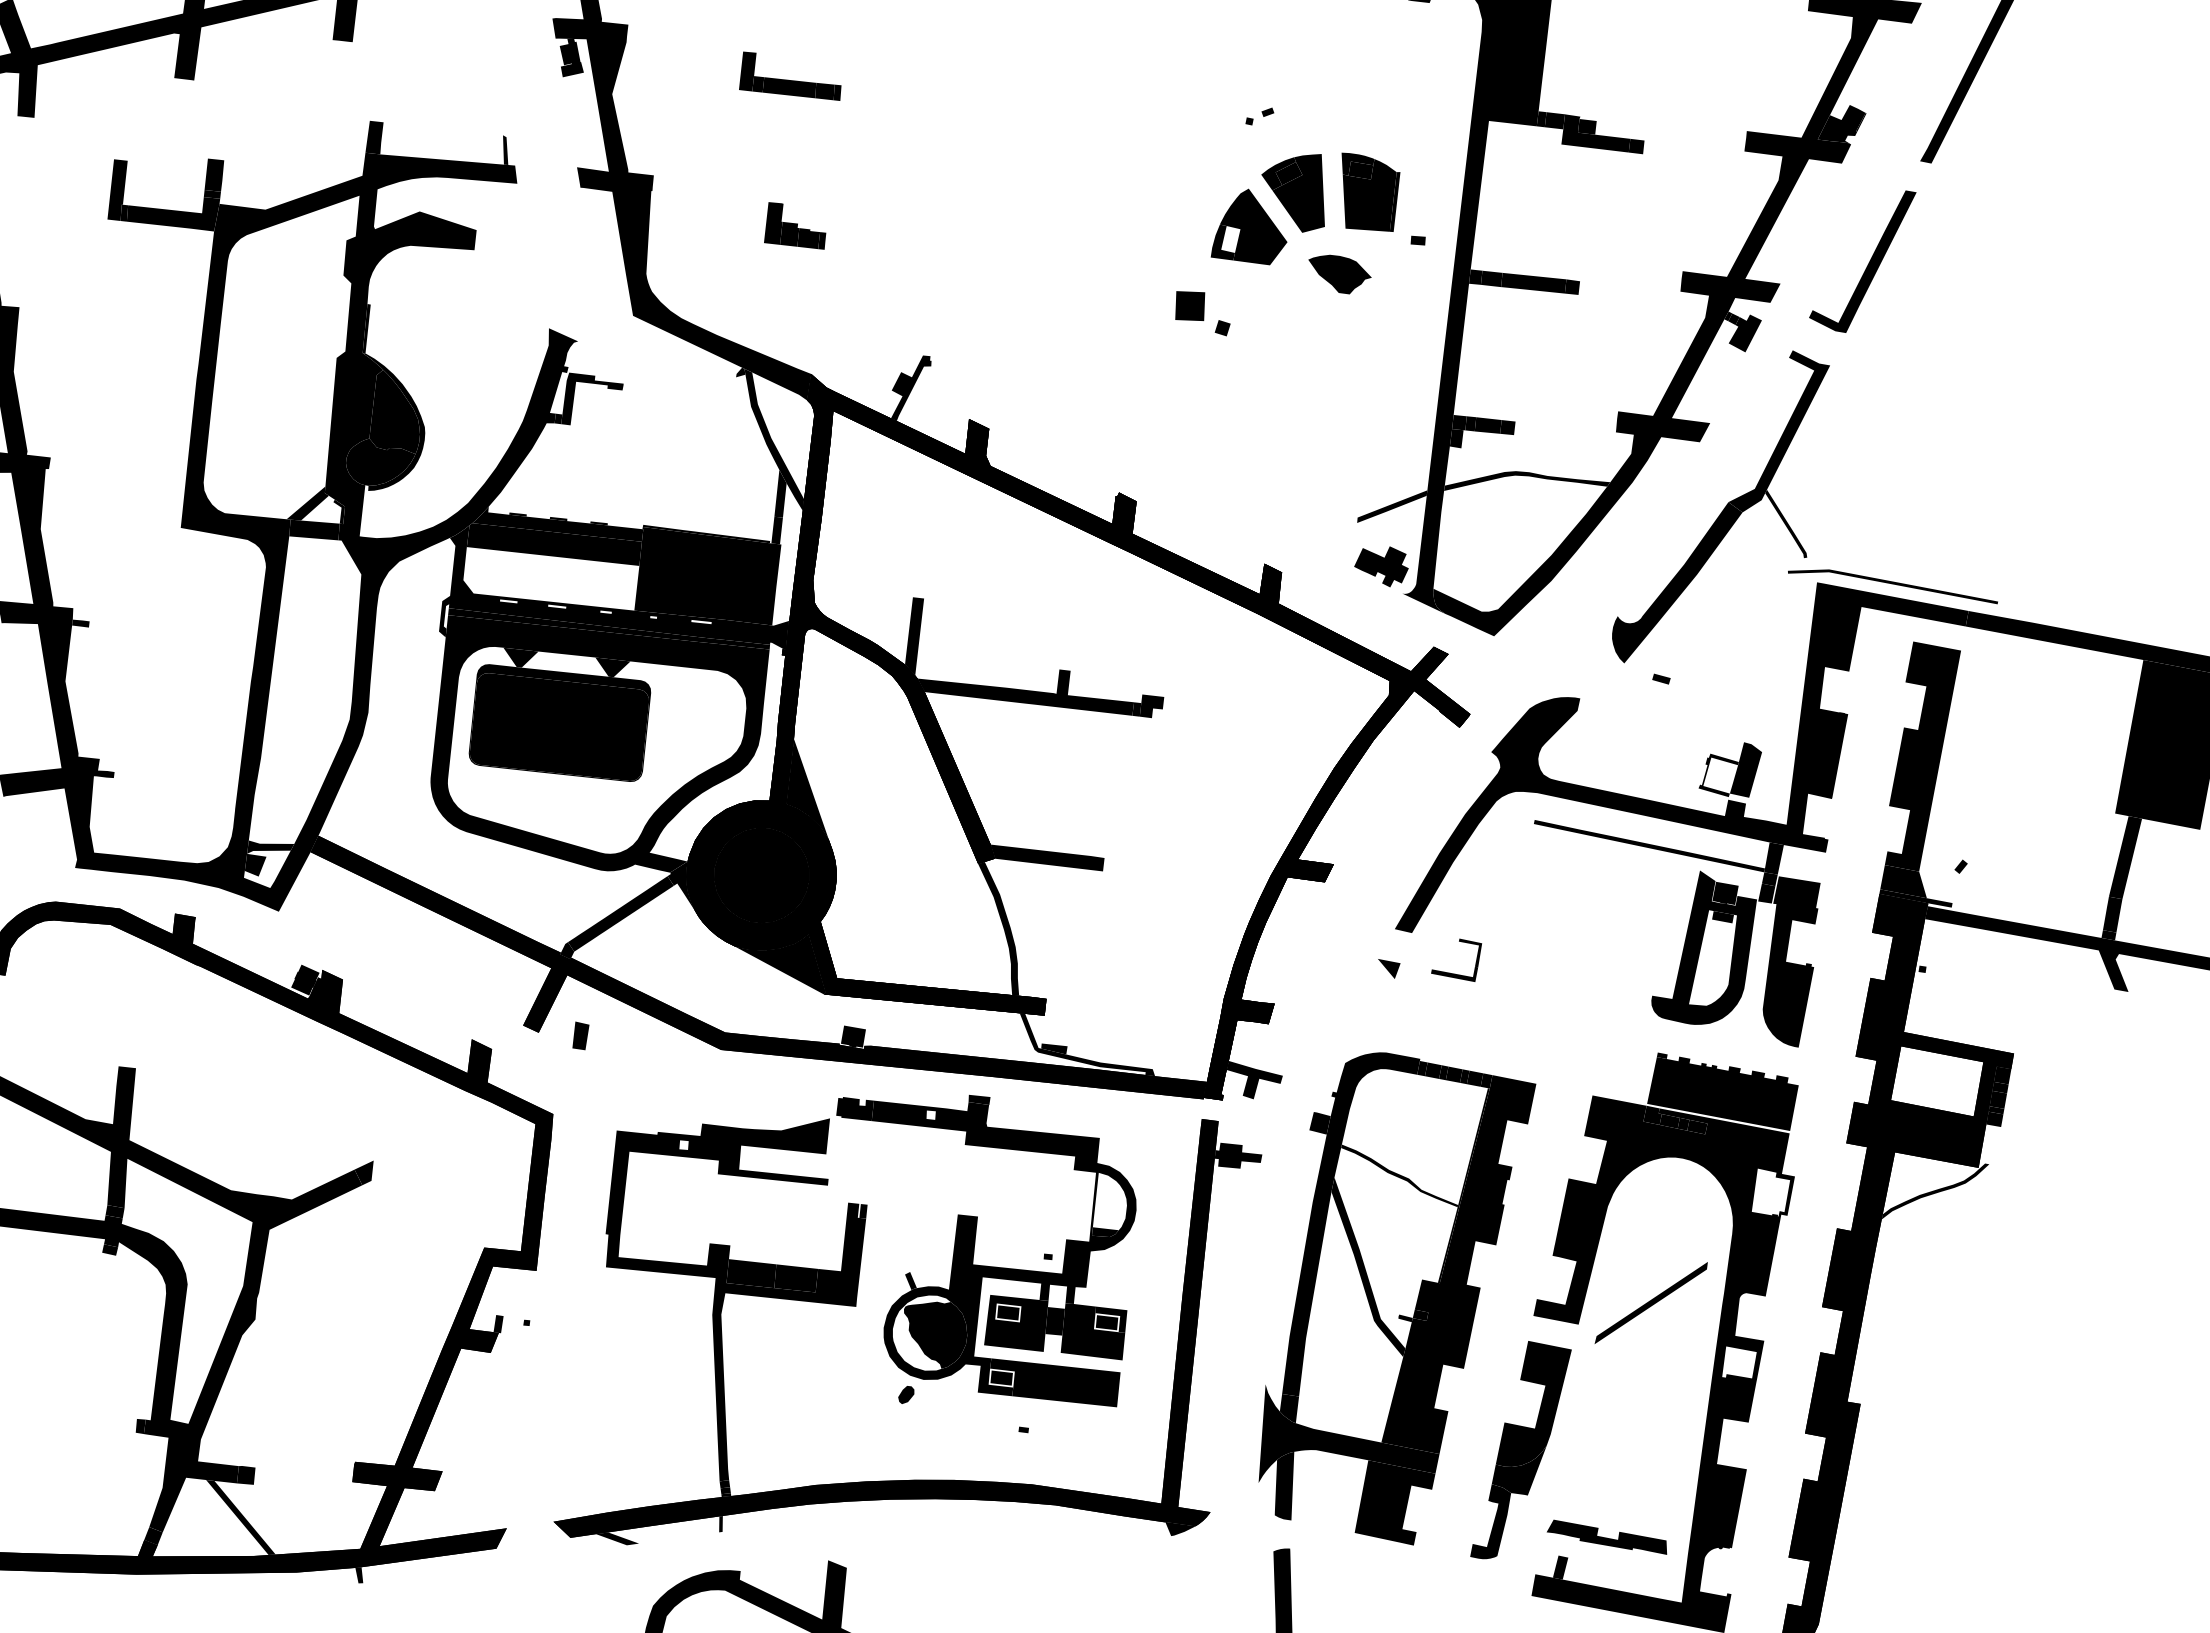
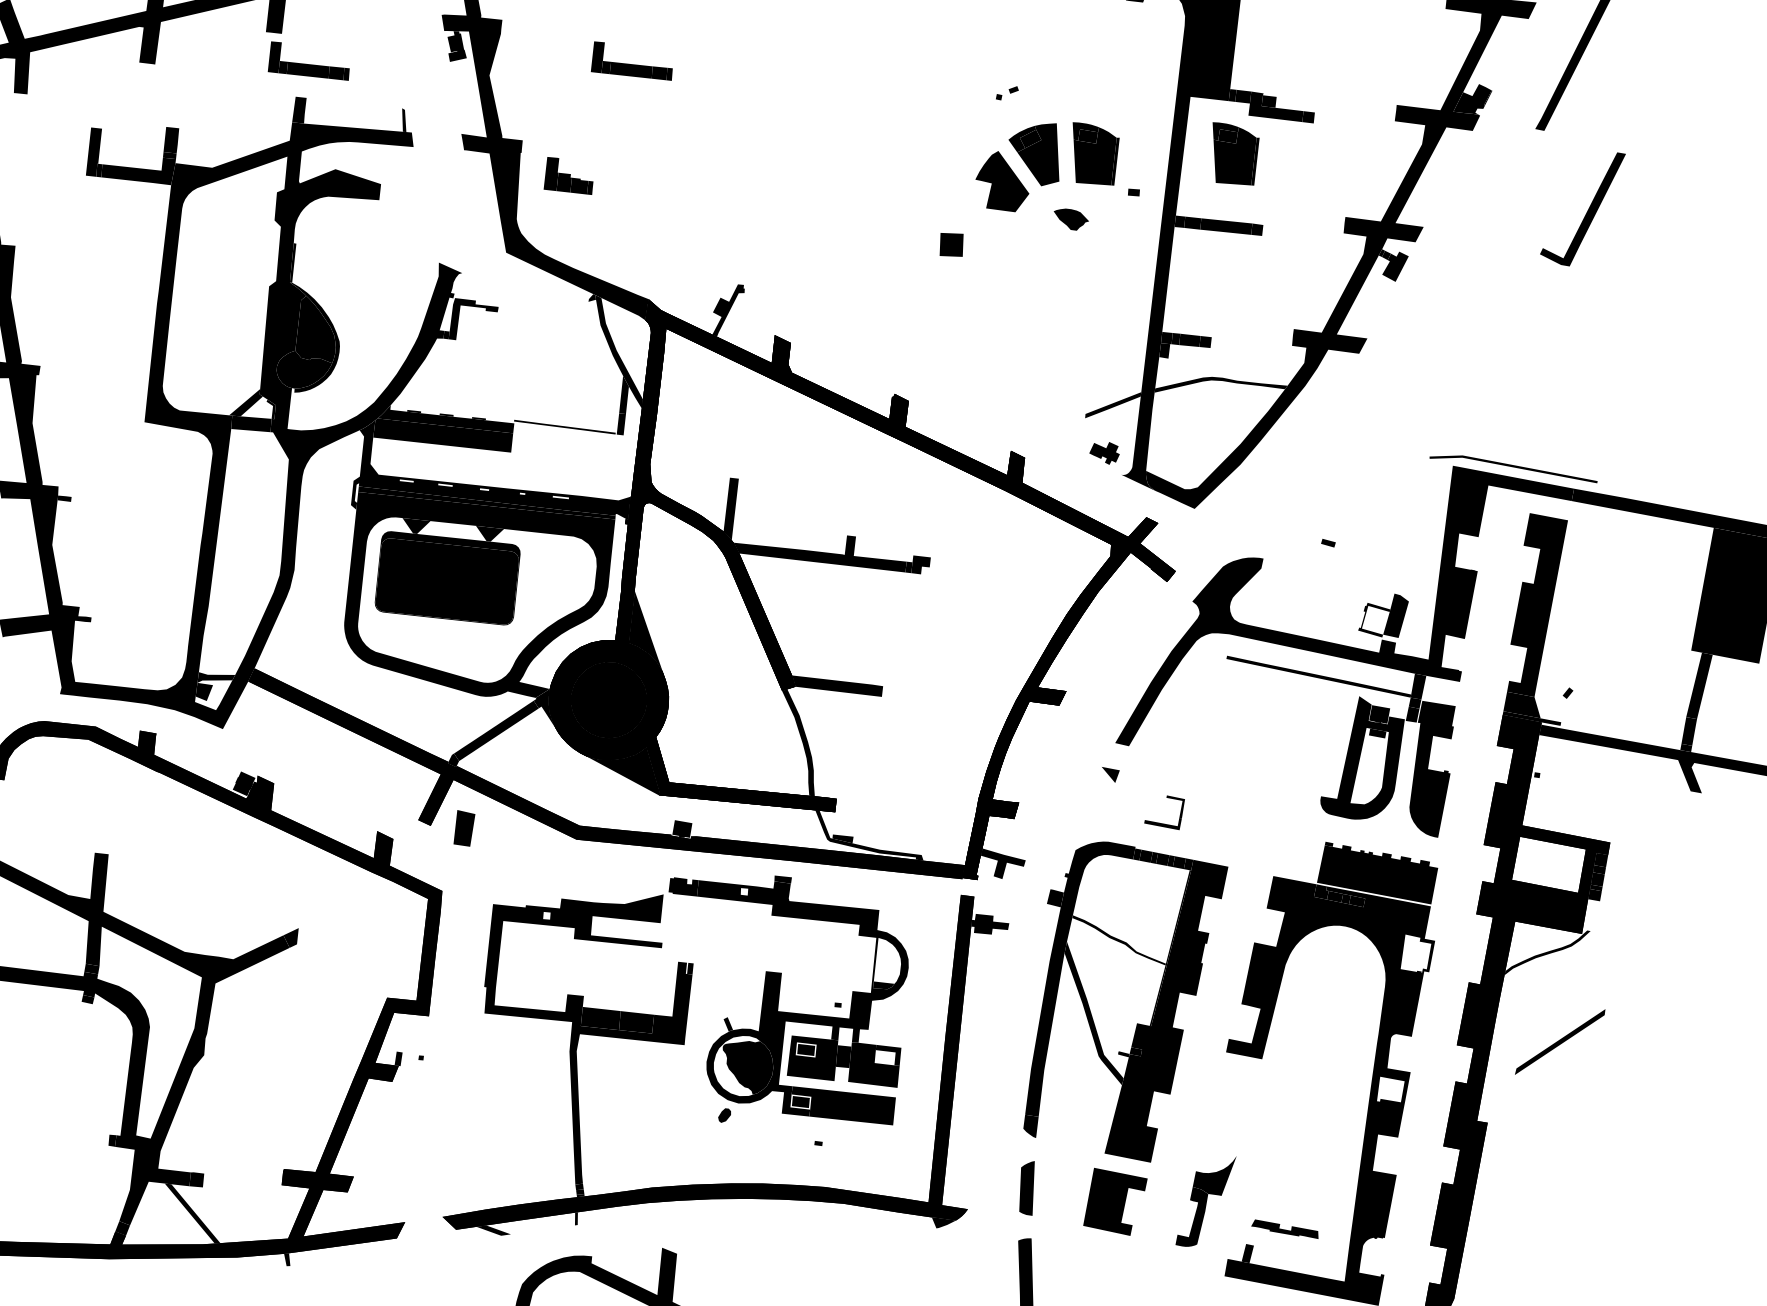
part: (386, 75) -> (308, 60), added
part: (1545, 191) -> (1235, 153), added
part: (795, 225) -> (568, 175), moved
fill: (1222, 242) -> (977, 194), removed
part: (1862, 261) -> (1582, 209), moved
part: (1339, 274) -> (1071, 219), size x0.7
fill: (1222, 327) -> (977, 261), removed
part: (1720, 506) -> (1375, 405), removed
part: (1381, 566) -> (1104, 453), size x0.7
fill: (707, 576) -> (565, 461), removed
part: (1455, 973) -> (1163, 823), moved
part: (580, 1035) -> (464, 828), size x1.6
part: (1650, 1302) -> (1559, 1041), moved
fill: (1106, 1322) -> (884, 1057), removed
fill: (1533, 1403) -> (1226, 1122), removed
fill: (1348, 1433) -> (1078, 1146), removed
part: (1606, 1536) -> (1284, 1228), size x0.7

